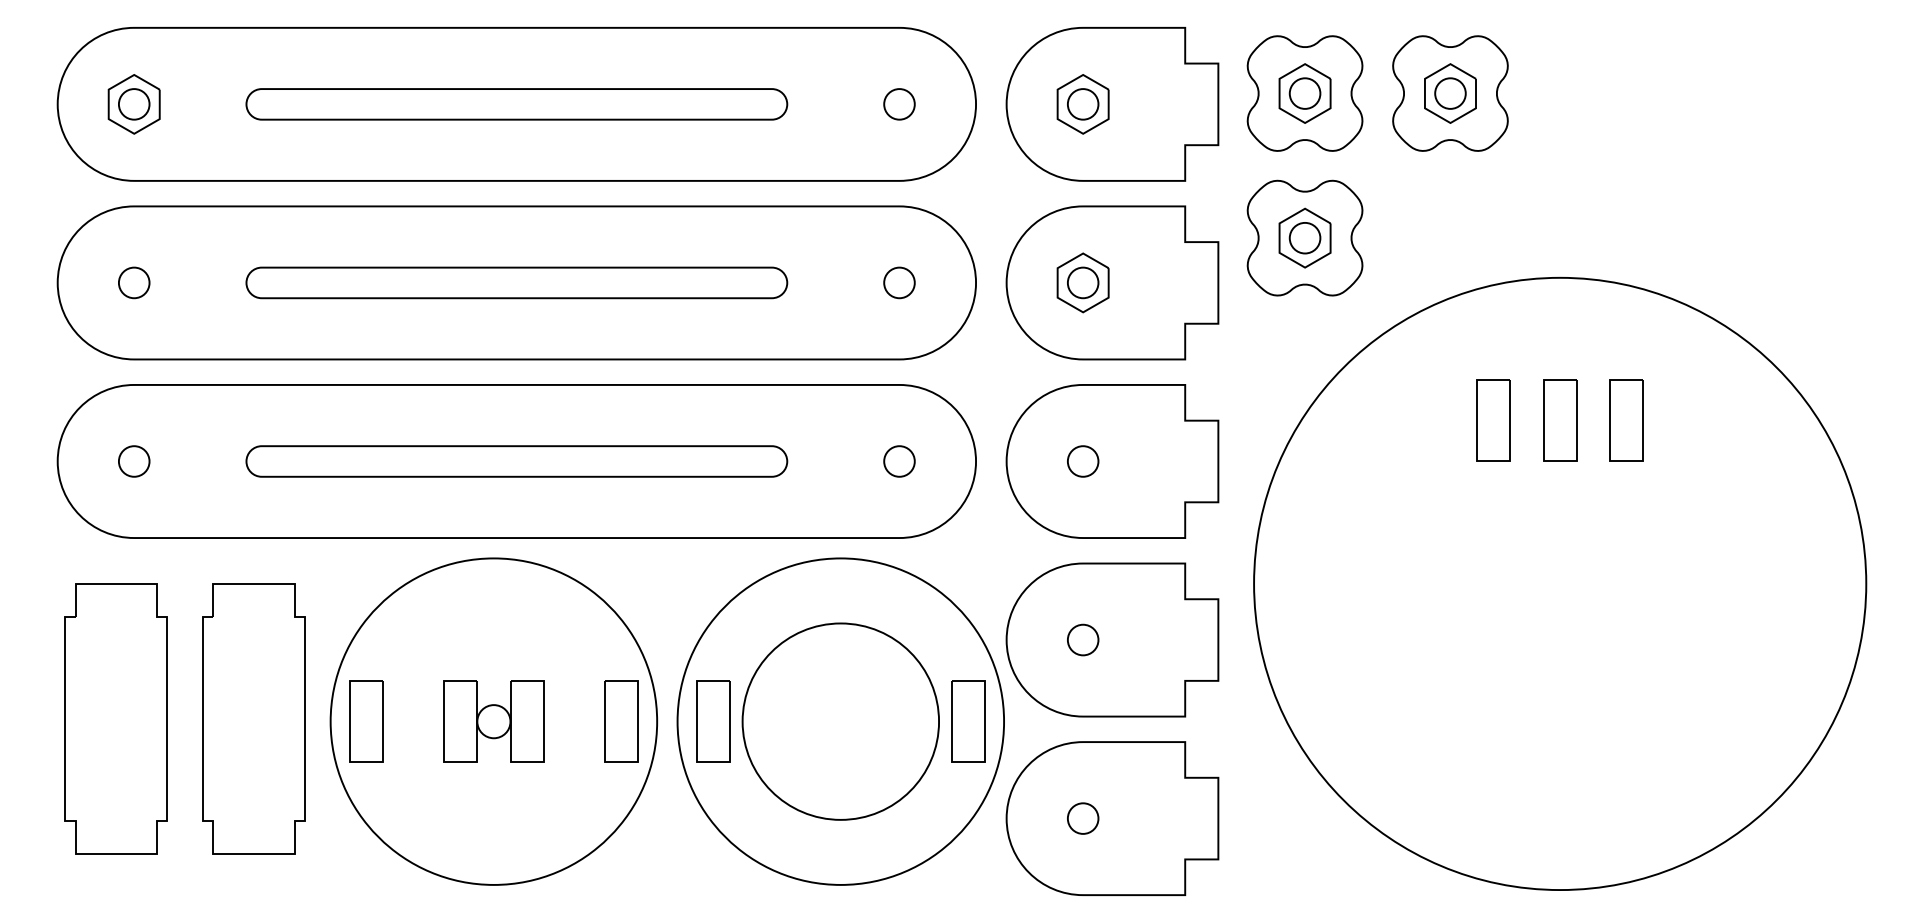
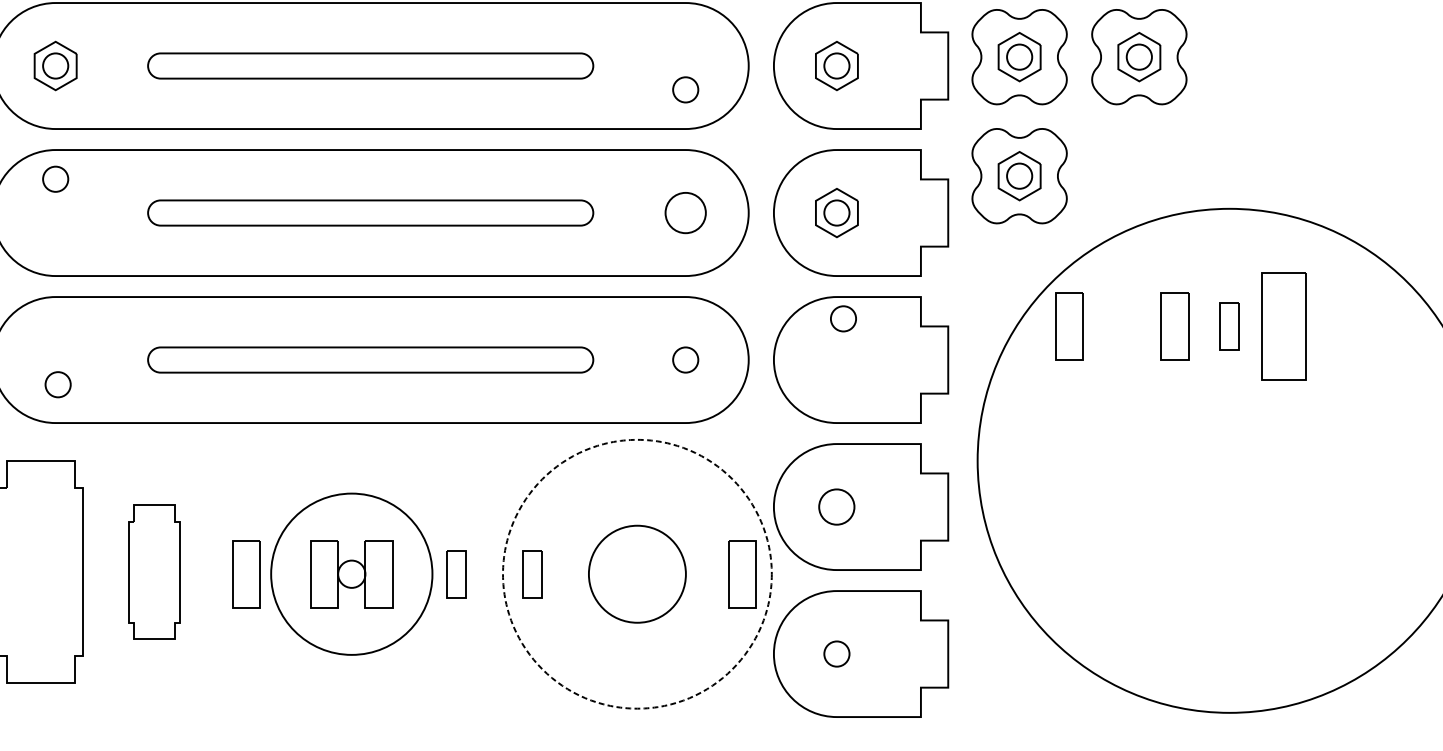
circle: (899, 104) -> (685, 90), moved
circle: (134, 282) -> (55, 178), moved
circle: (899, 282) -> (685, 212), size x1.6
part: (1365, 420) -> (1069, 326), added
part: (1560, 420) -> (1229, 326), size x0.7
part: (1626, 420) -> (1284, 326), size x1.6
circle: (134, 461) -> (58, 384), moved
circle: (1083, 461) -> (843, 318), moved
circle: (1083, 639) -> (837, 506), size x1.4
part: (253, 718) -> (153, 571), size x0.6
circle: (493, 721) -> (351, 574), size x0.6
part: (621, 721) -> (456, 574), size x0.7
part: (713, 721) -> (532, 574), size x0.7
circle: (840, 721) -> (637, 574), size x0.6
circle: (840, 721) -> (637, 574), solid -> dashed

